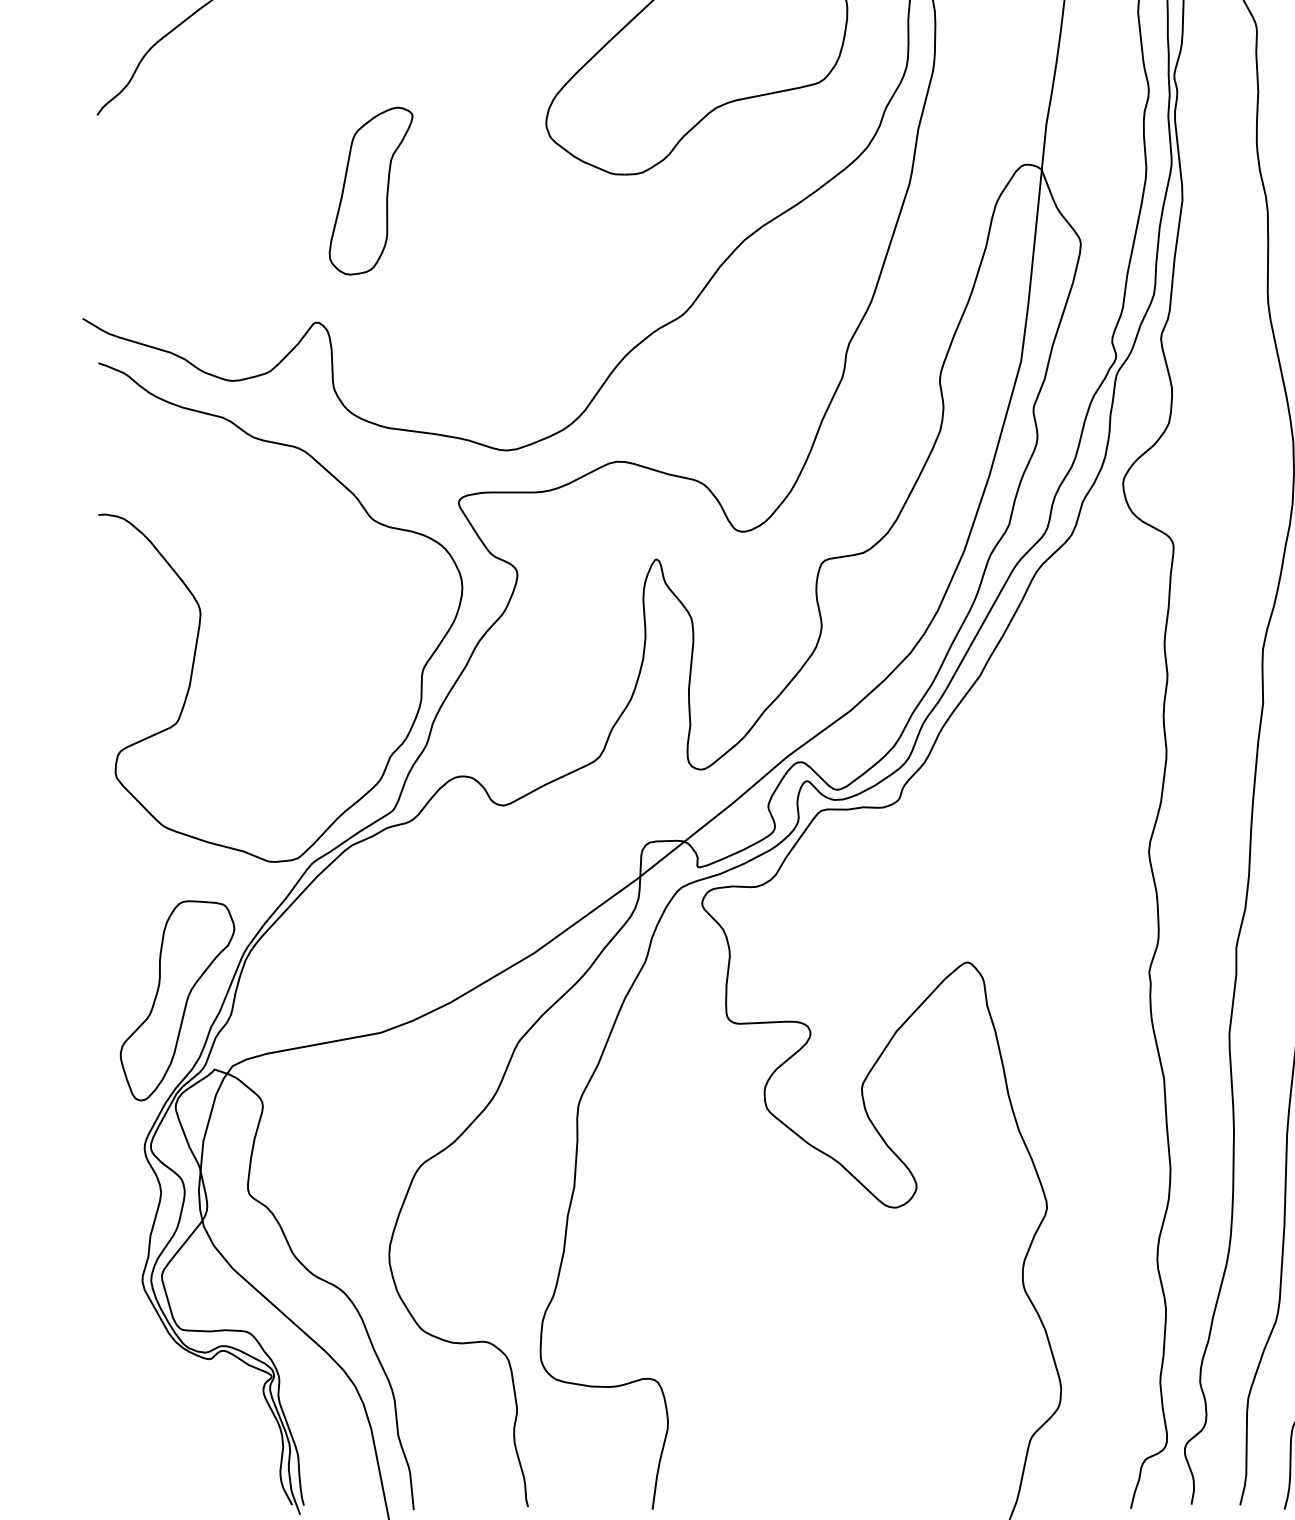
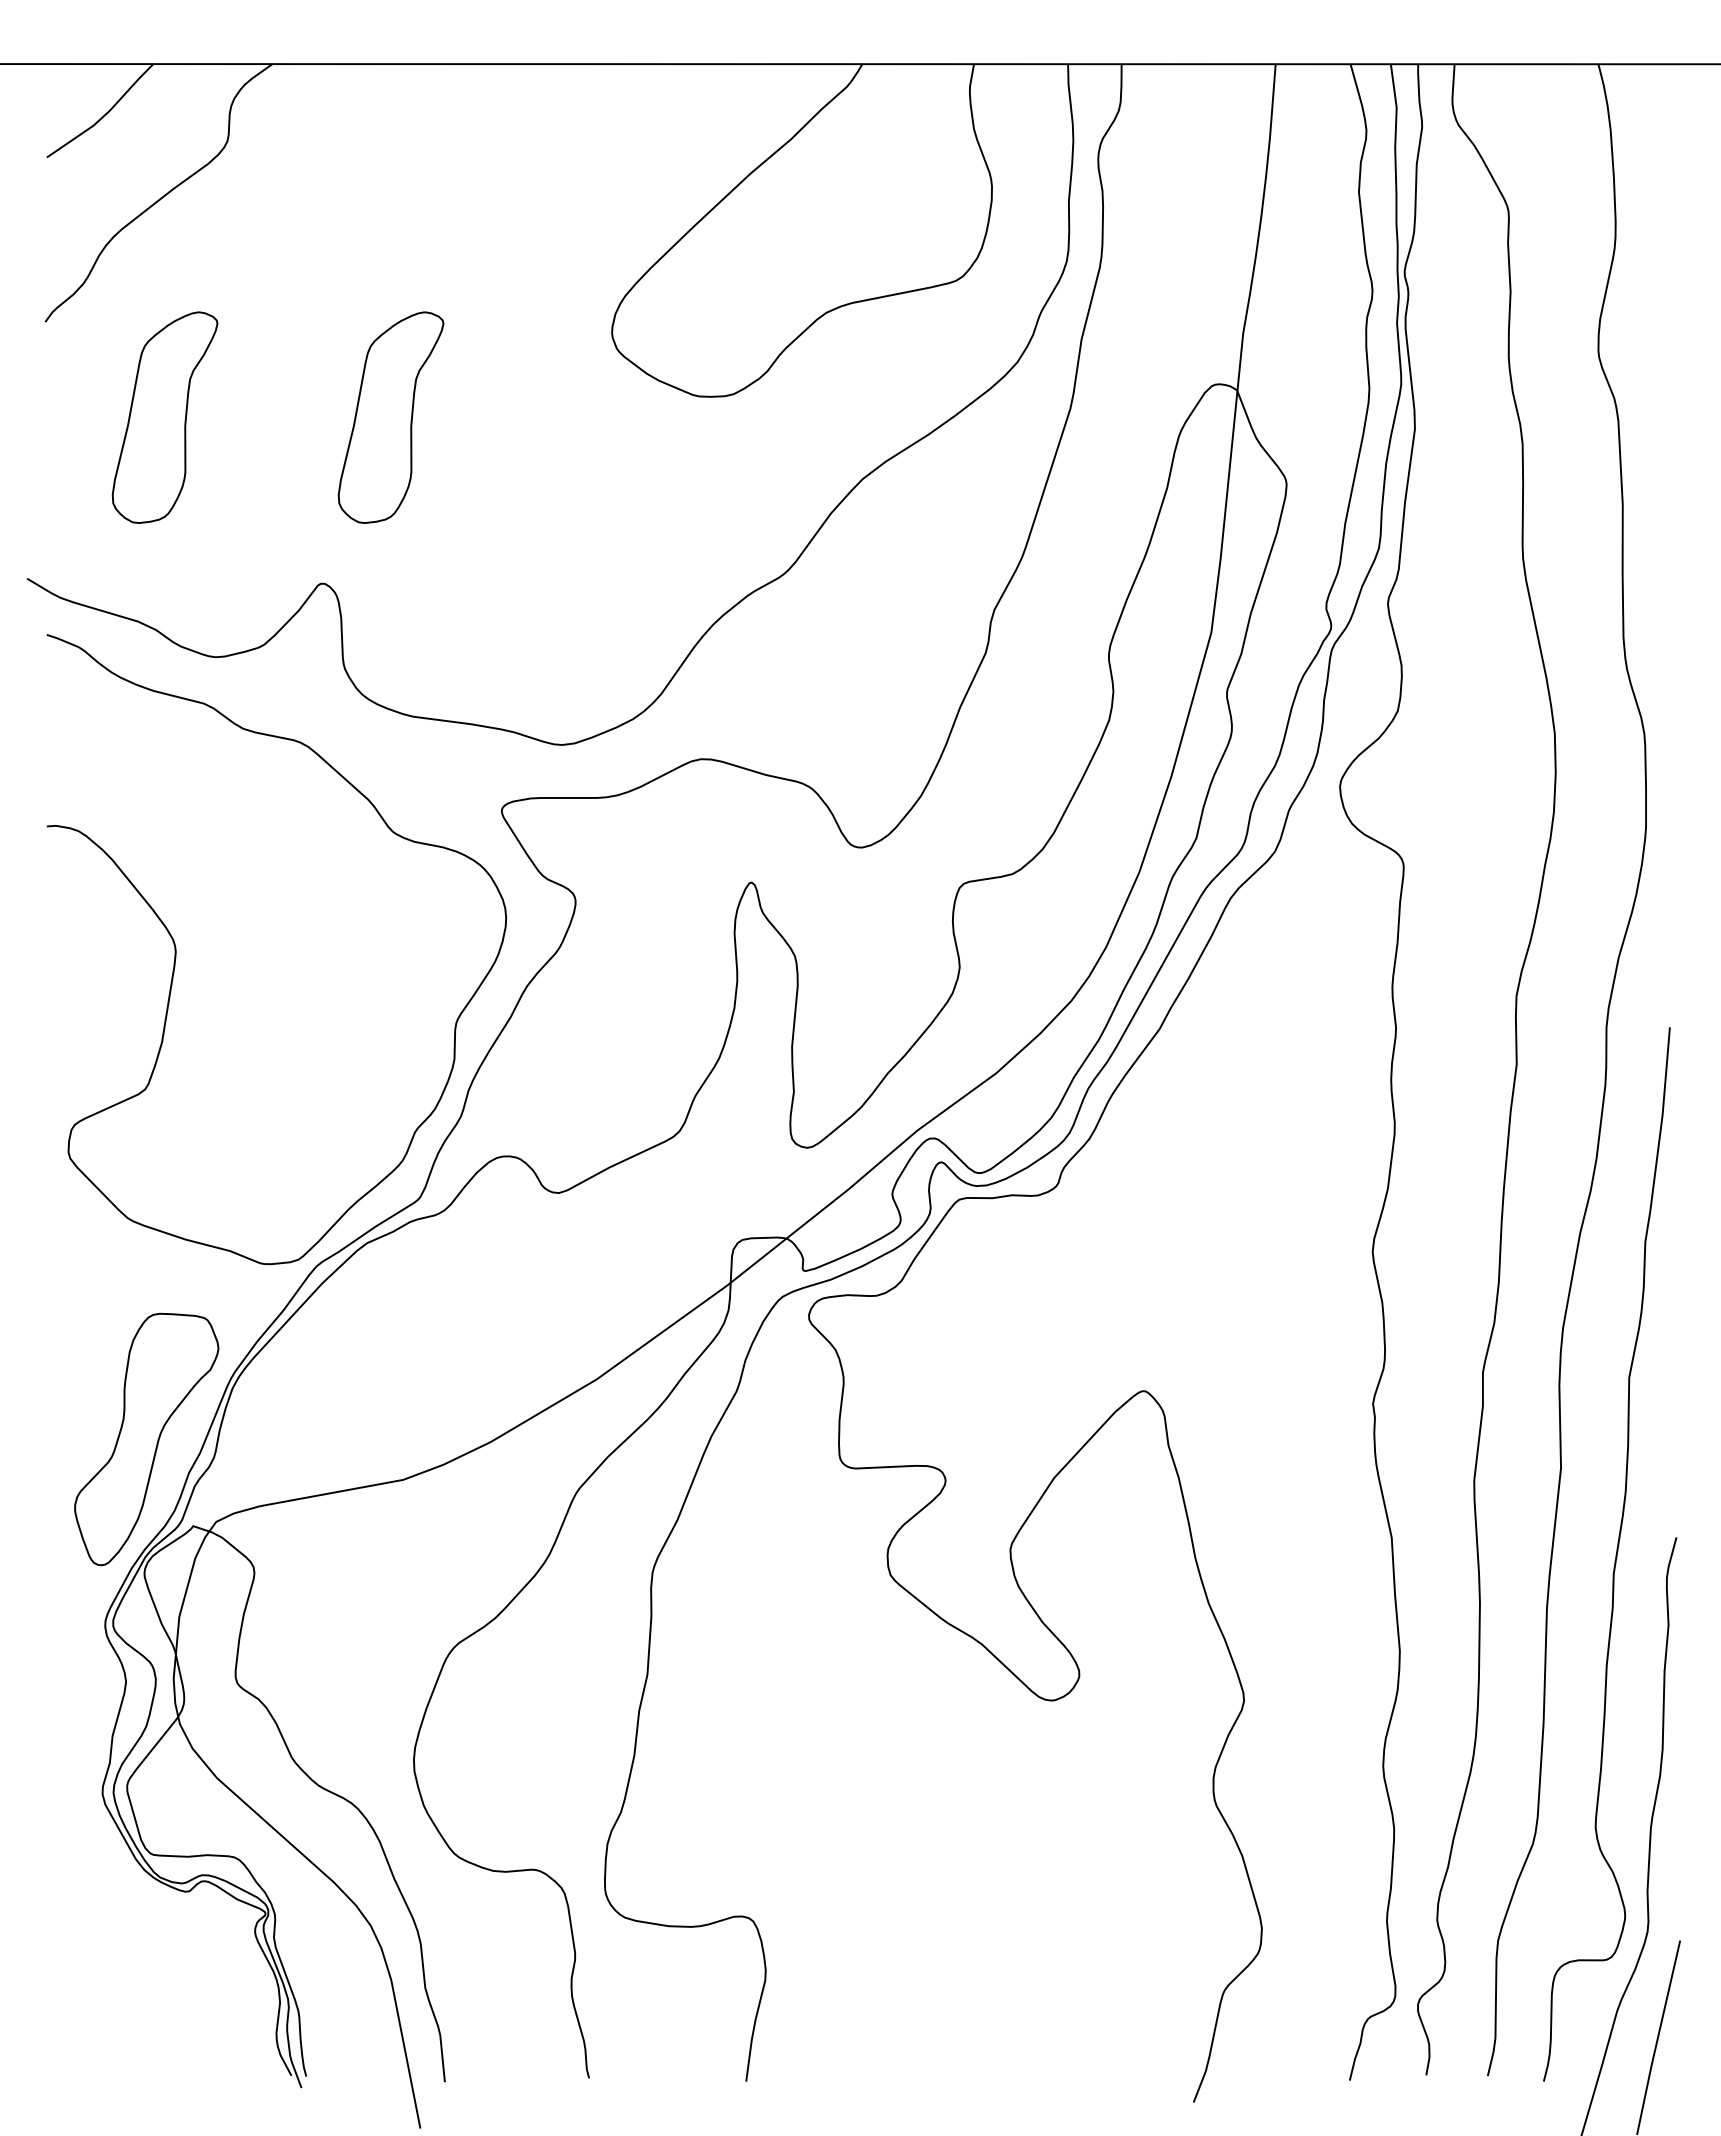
part: (191, 191) -> (164, 417), added

